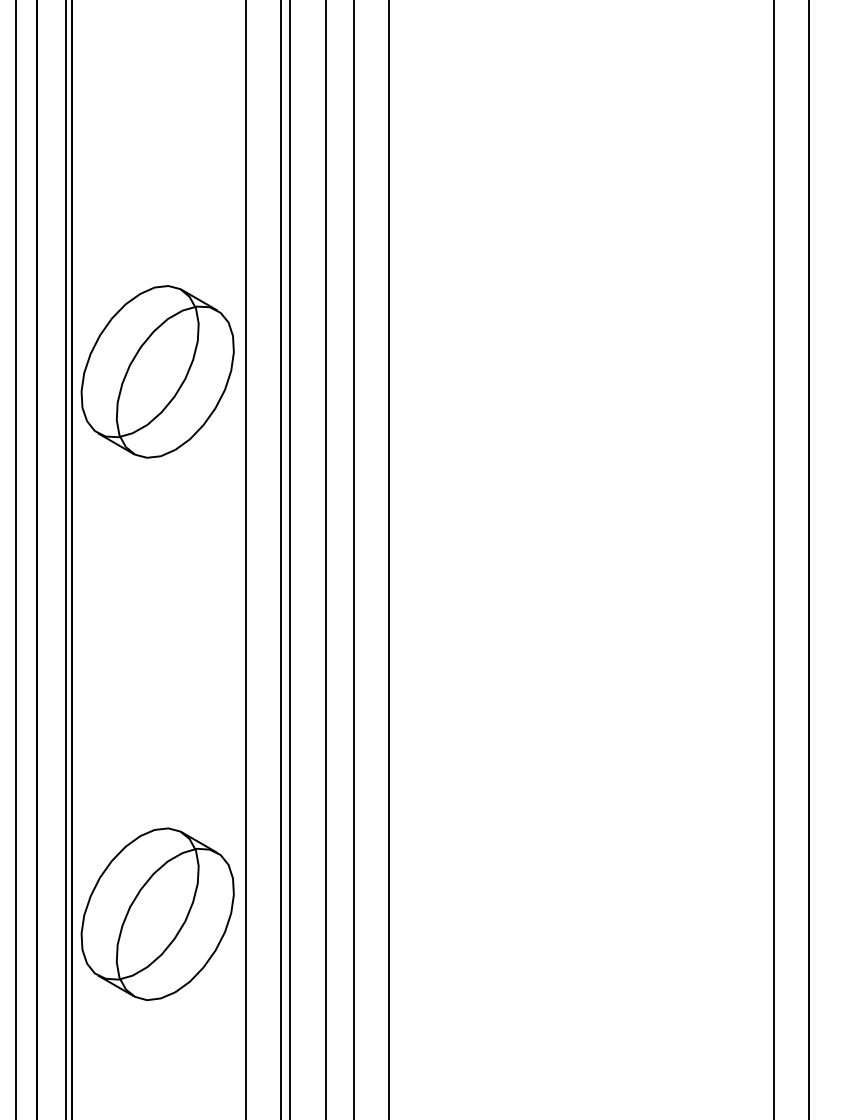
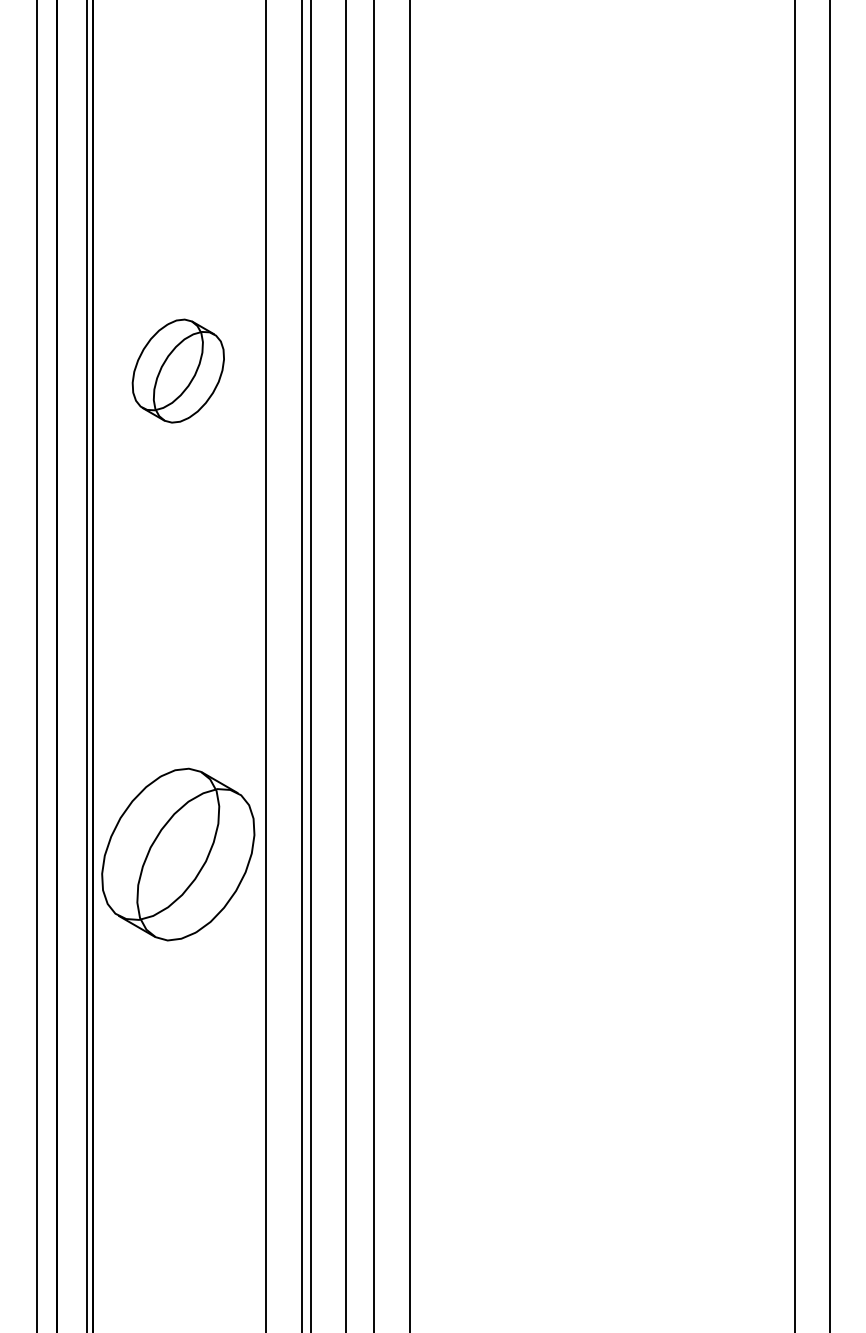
part: (157, 371) -> (178, 370), size x0.6
part: (157, 914) -> (178, 854), moved

